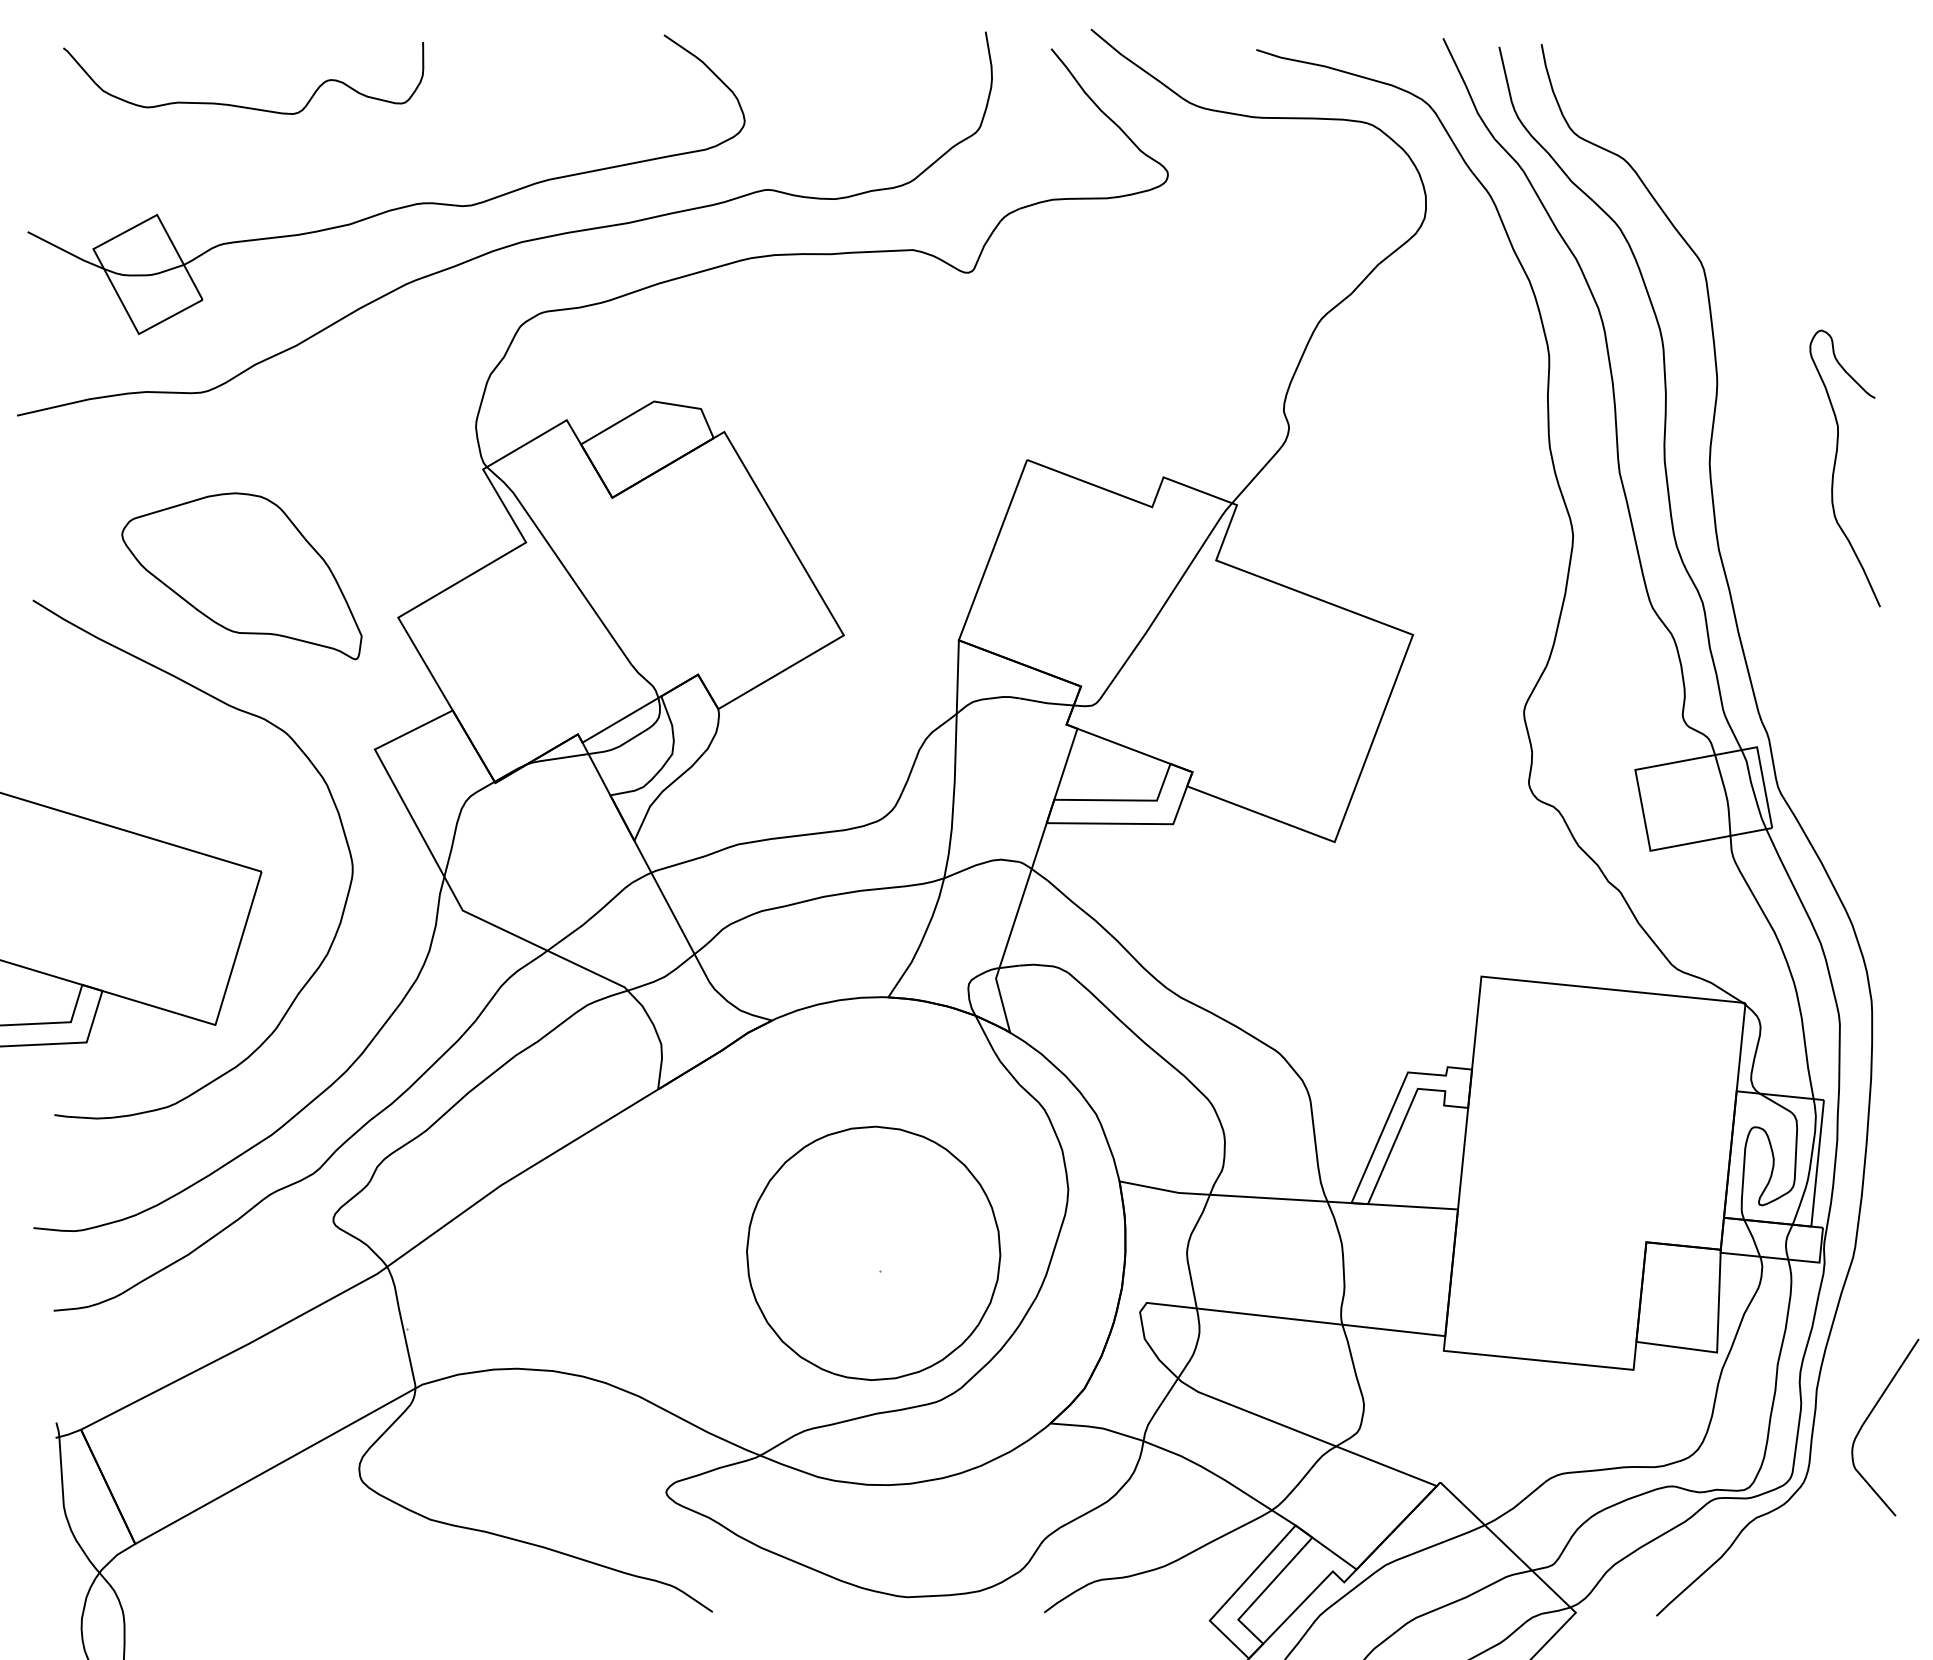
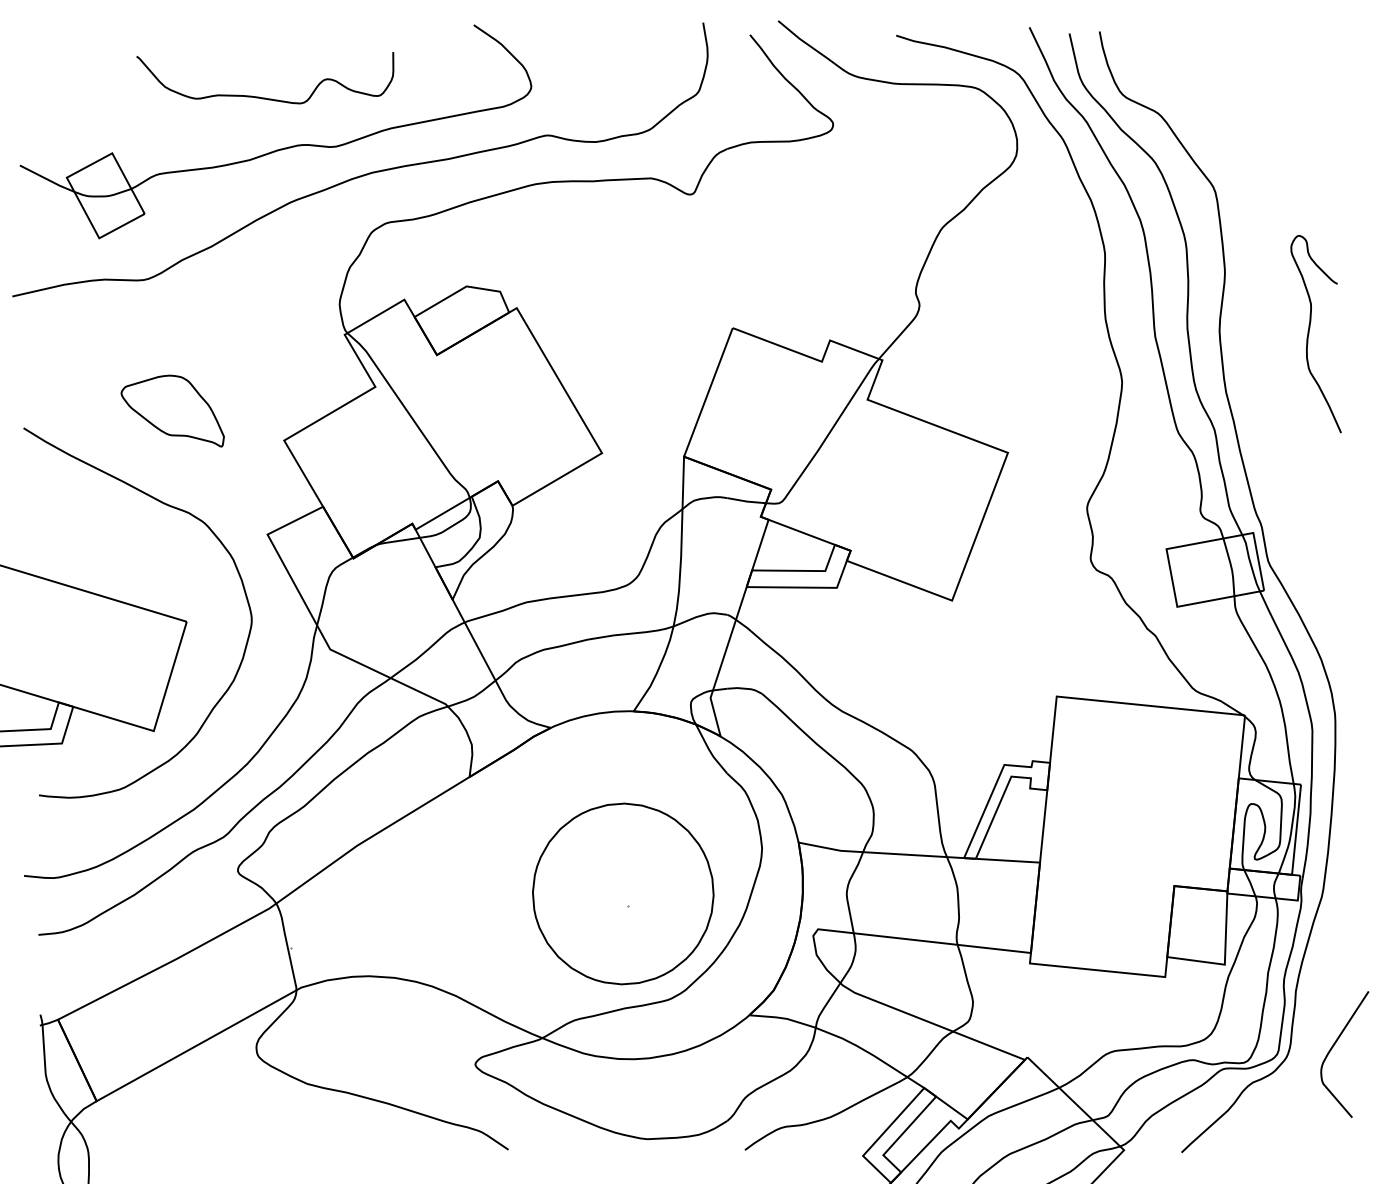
curve: (239, 105) -> (262, 97), moved
part: (241, 576) -> (172, 411), size x0.6
curve: (1870, 1415) -> (1334, 1045), moved

